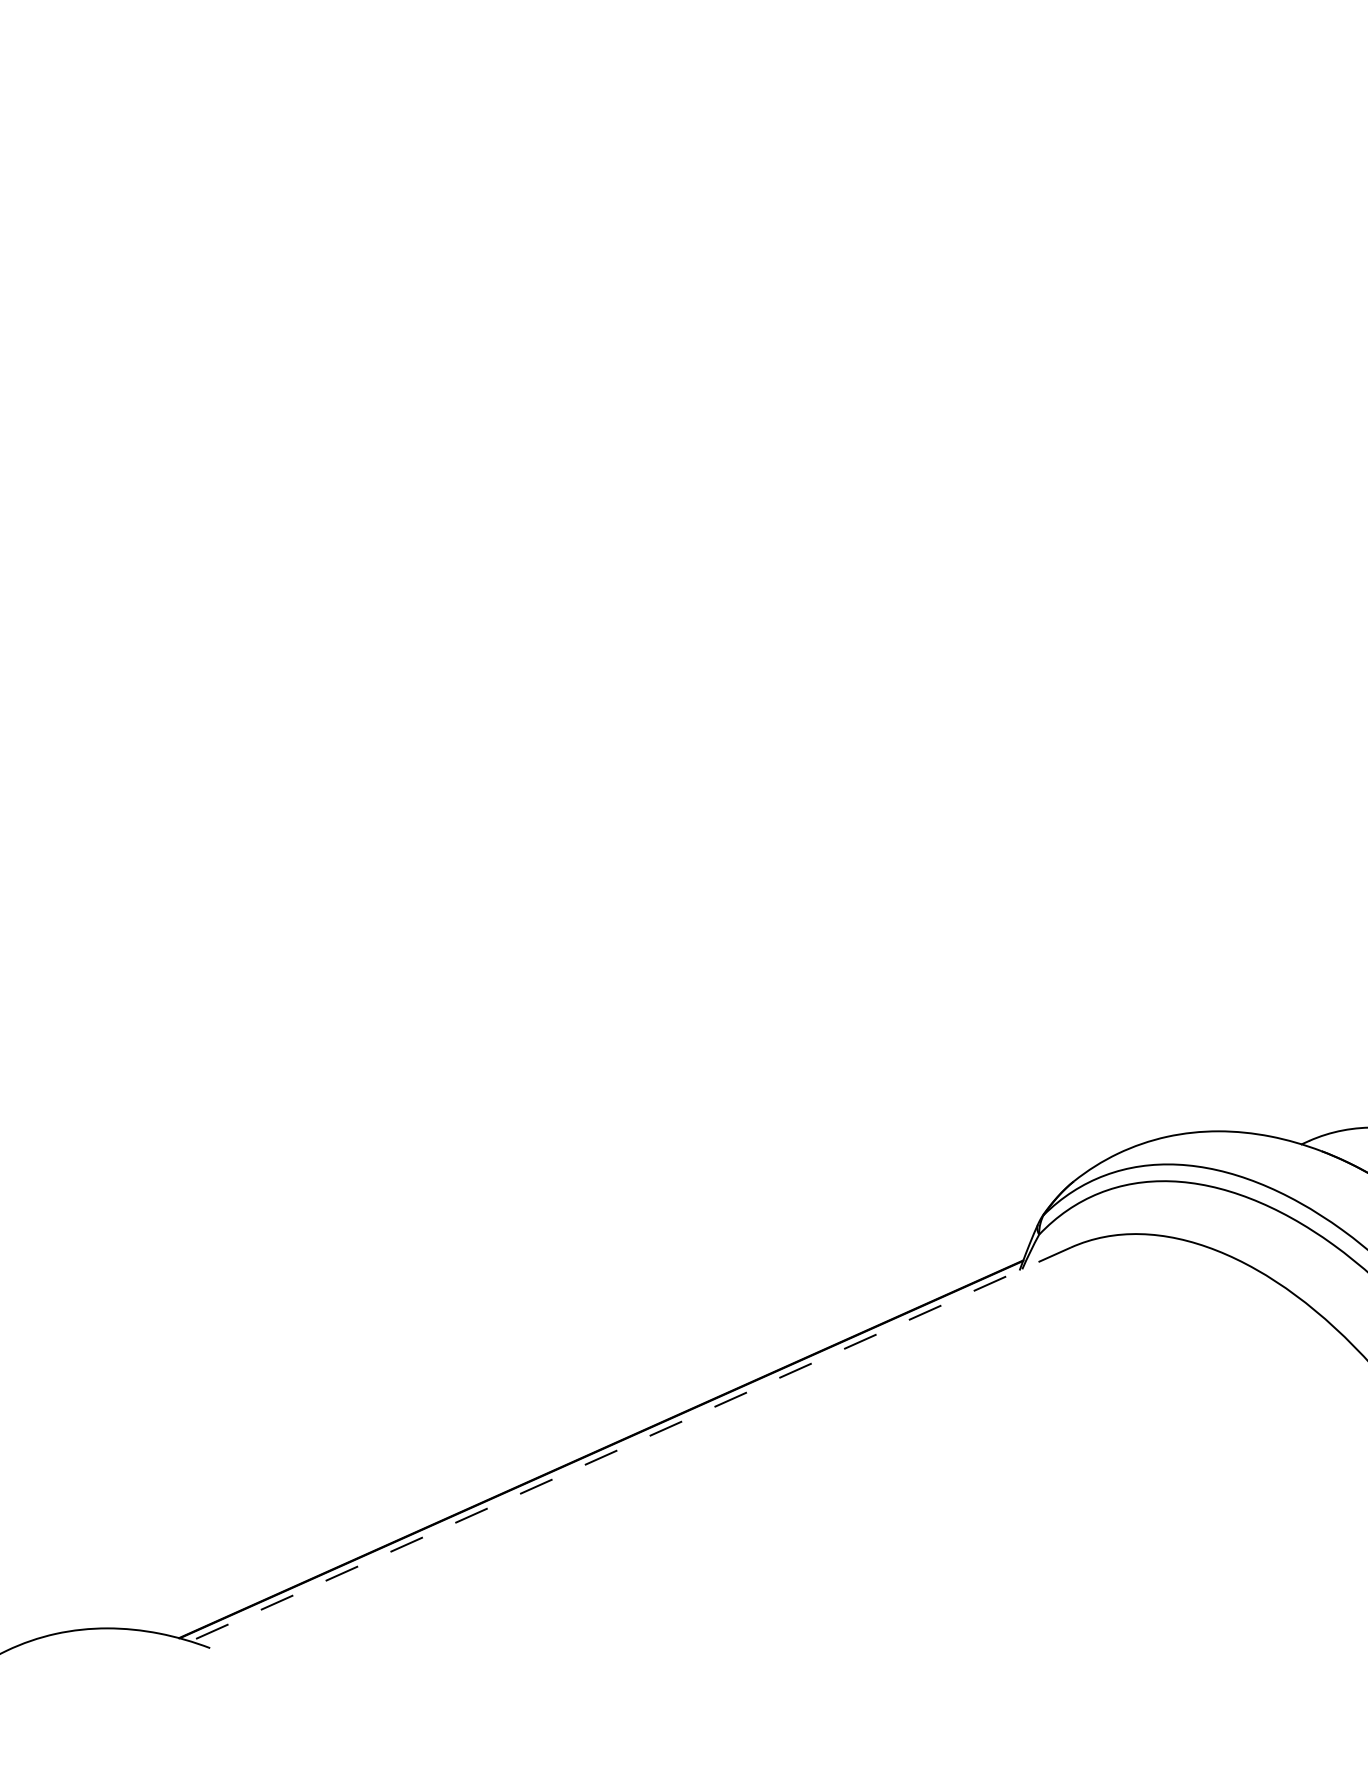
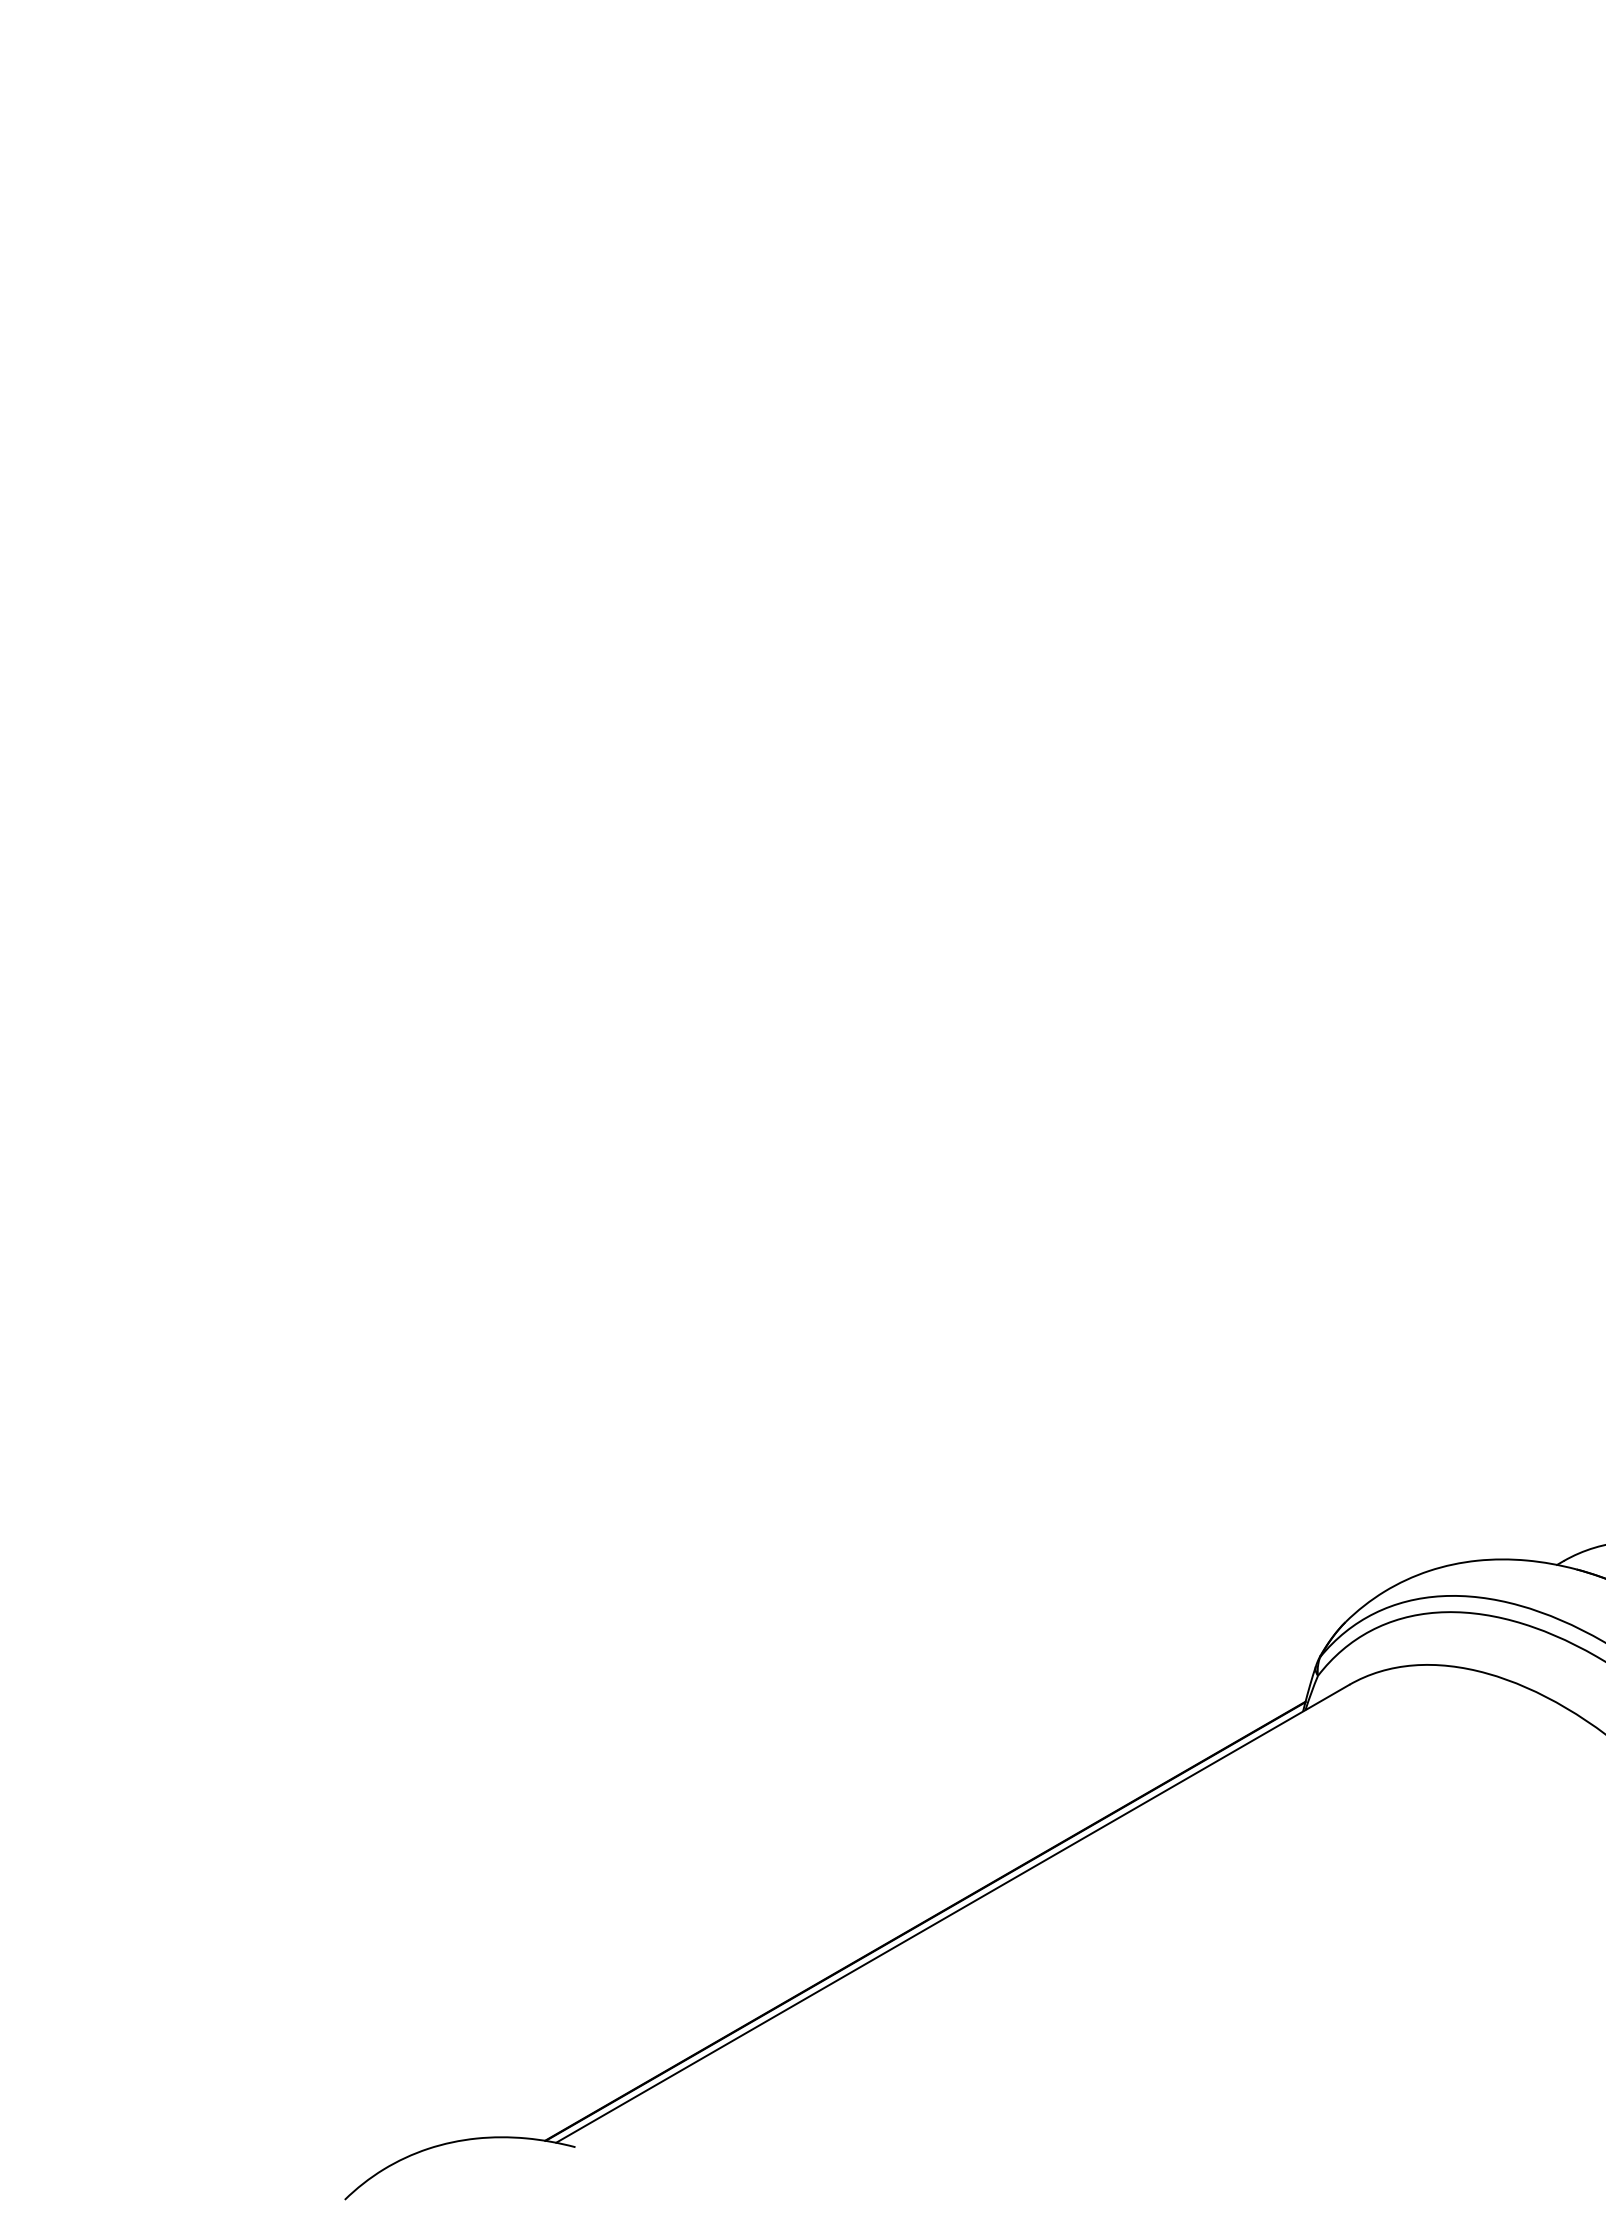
line: (630, 1444) -> (952, 1913), dashed -> solid

